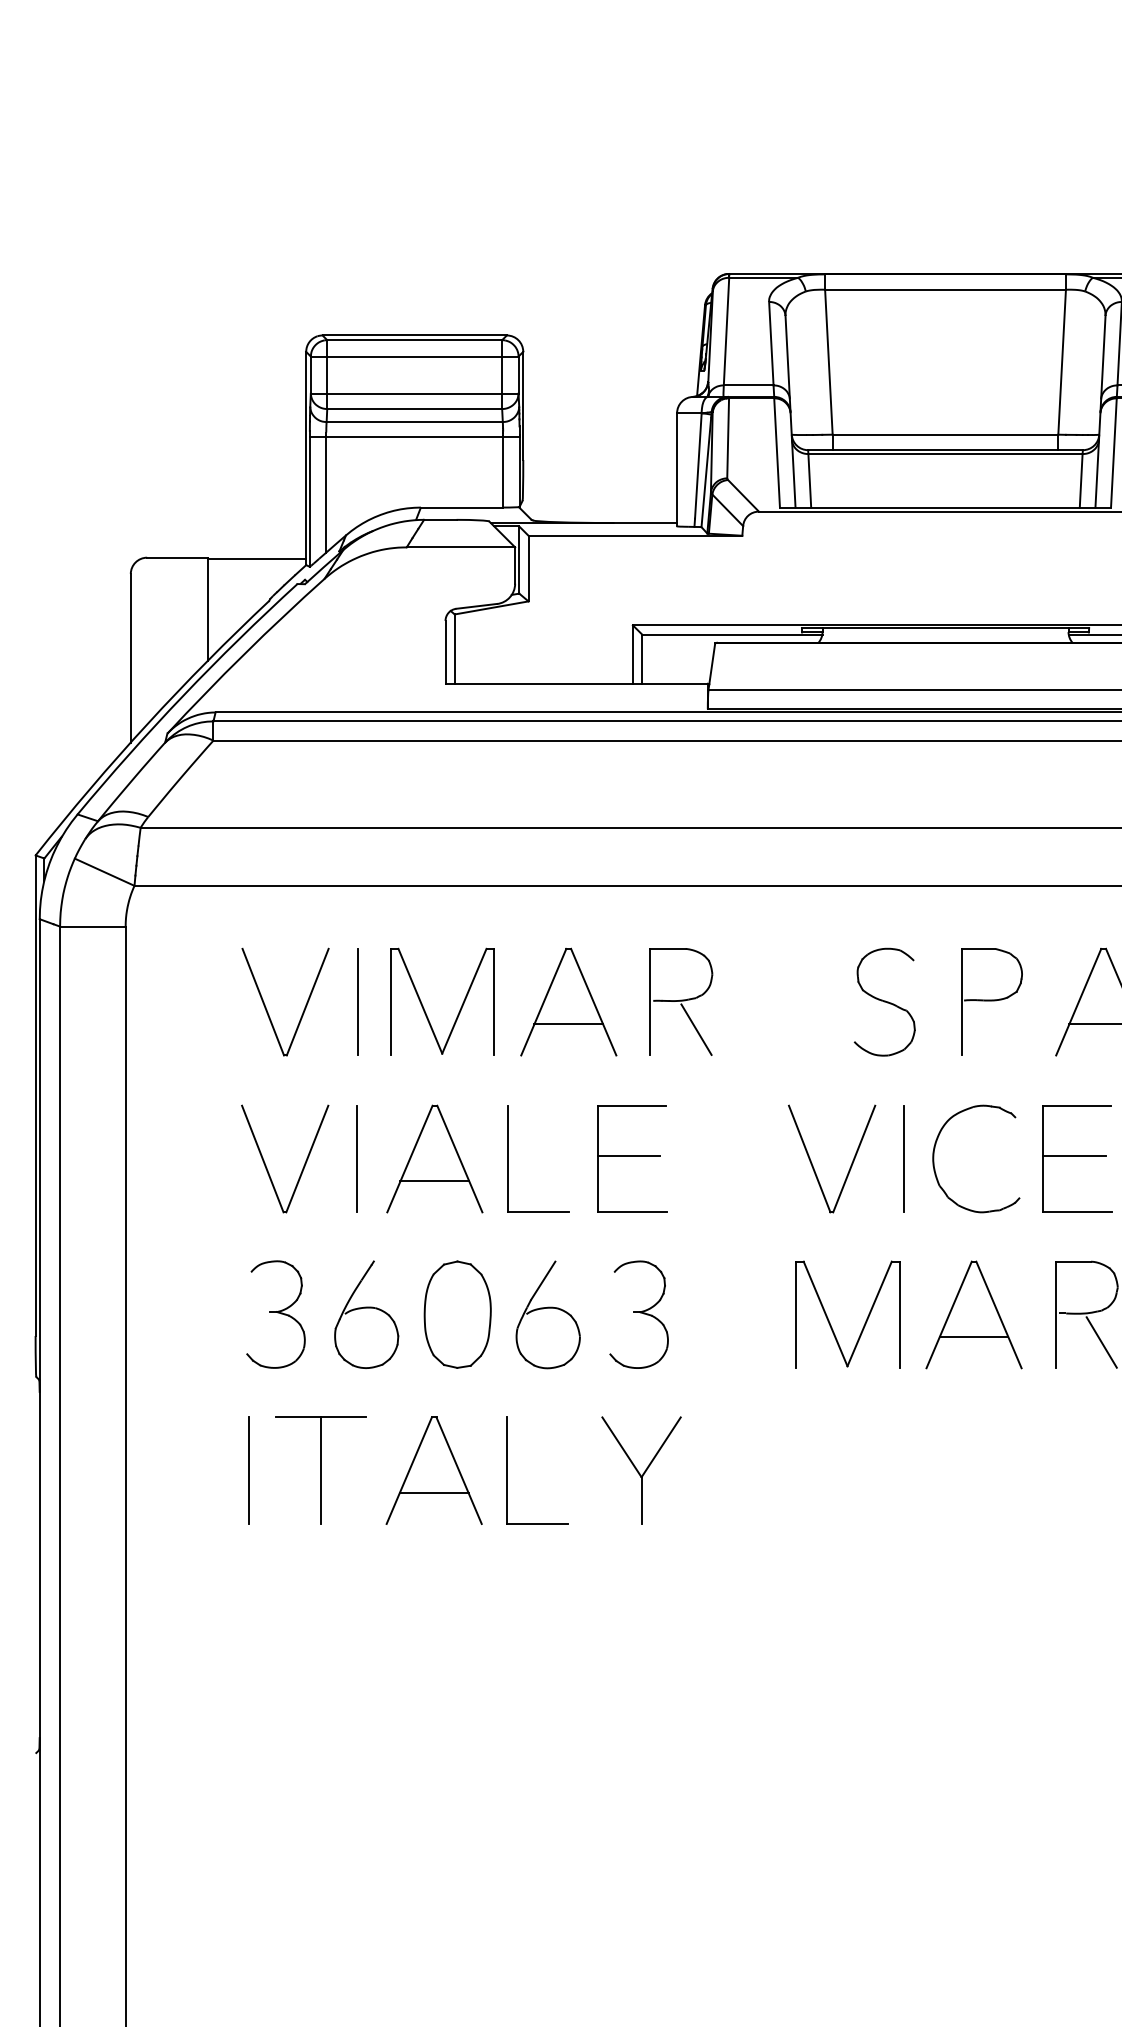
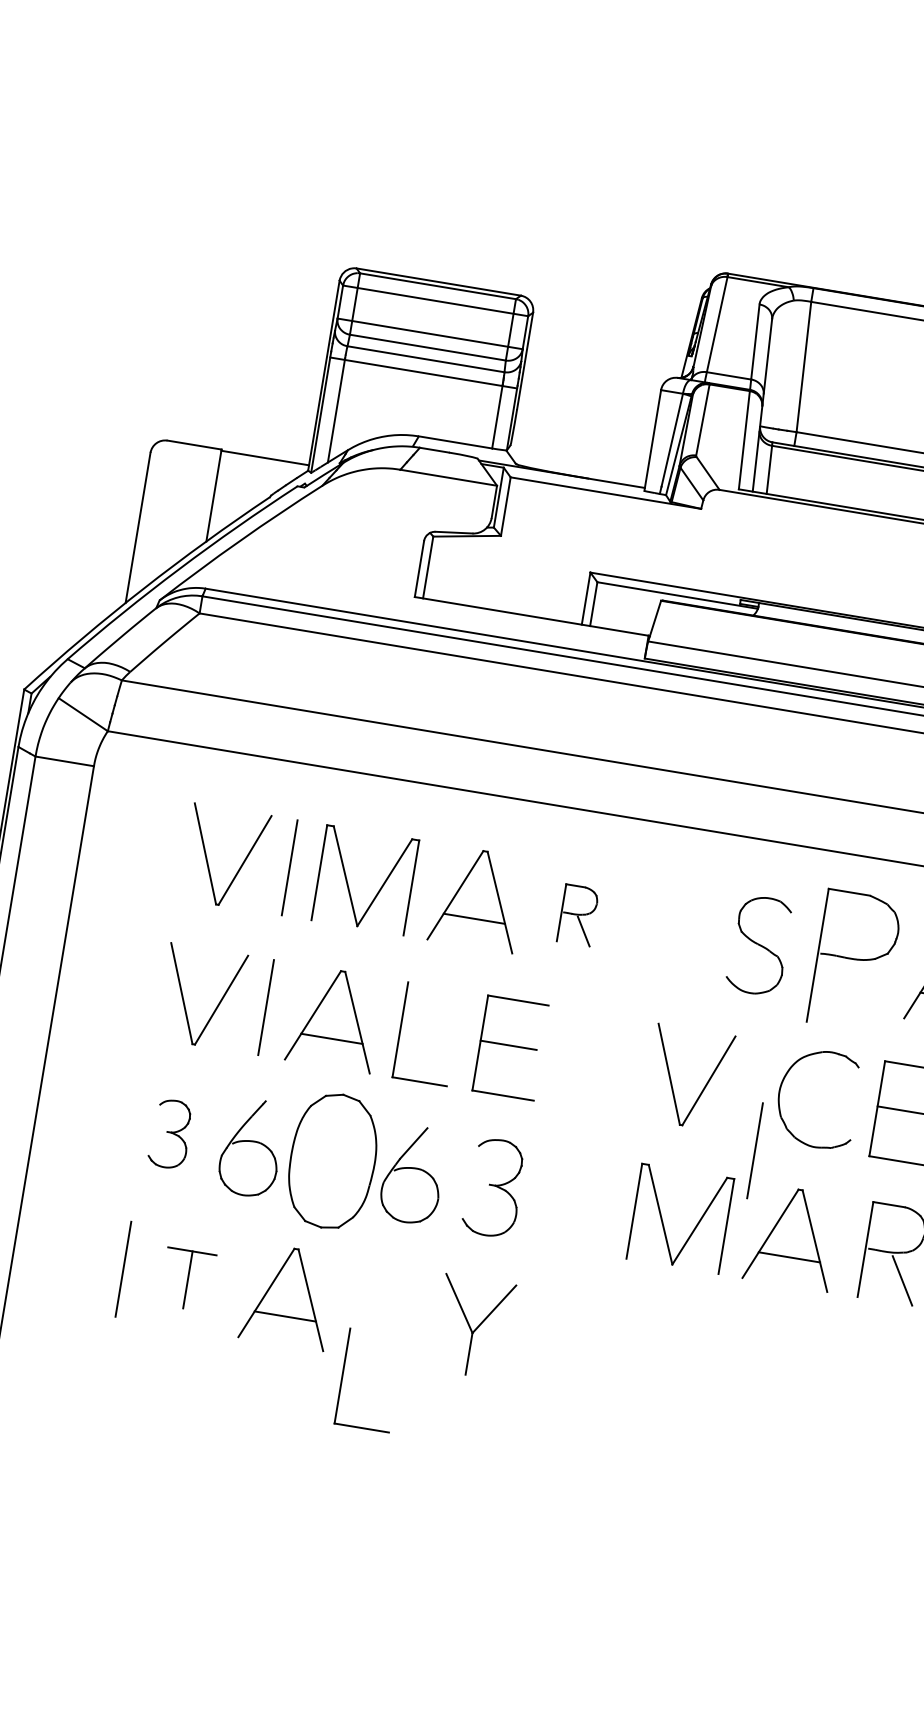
part: (681, 1001) -> (578, 914), size x0.6
part: (991, 1001) -> (854, 960), size x1.4
line: (903, 1158) -> (754, 1150), moved
part: (275, 1314) -> (170, 1134), size x0.7
part: (457, 1314) -> (332, 1160), size x1.4
part: (320, 1470) -> (187, 1279), size x0.6
part: (507, 1470) -> (342, 1375), moved

